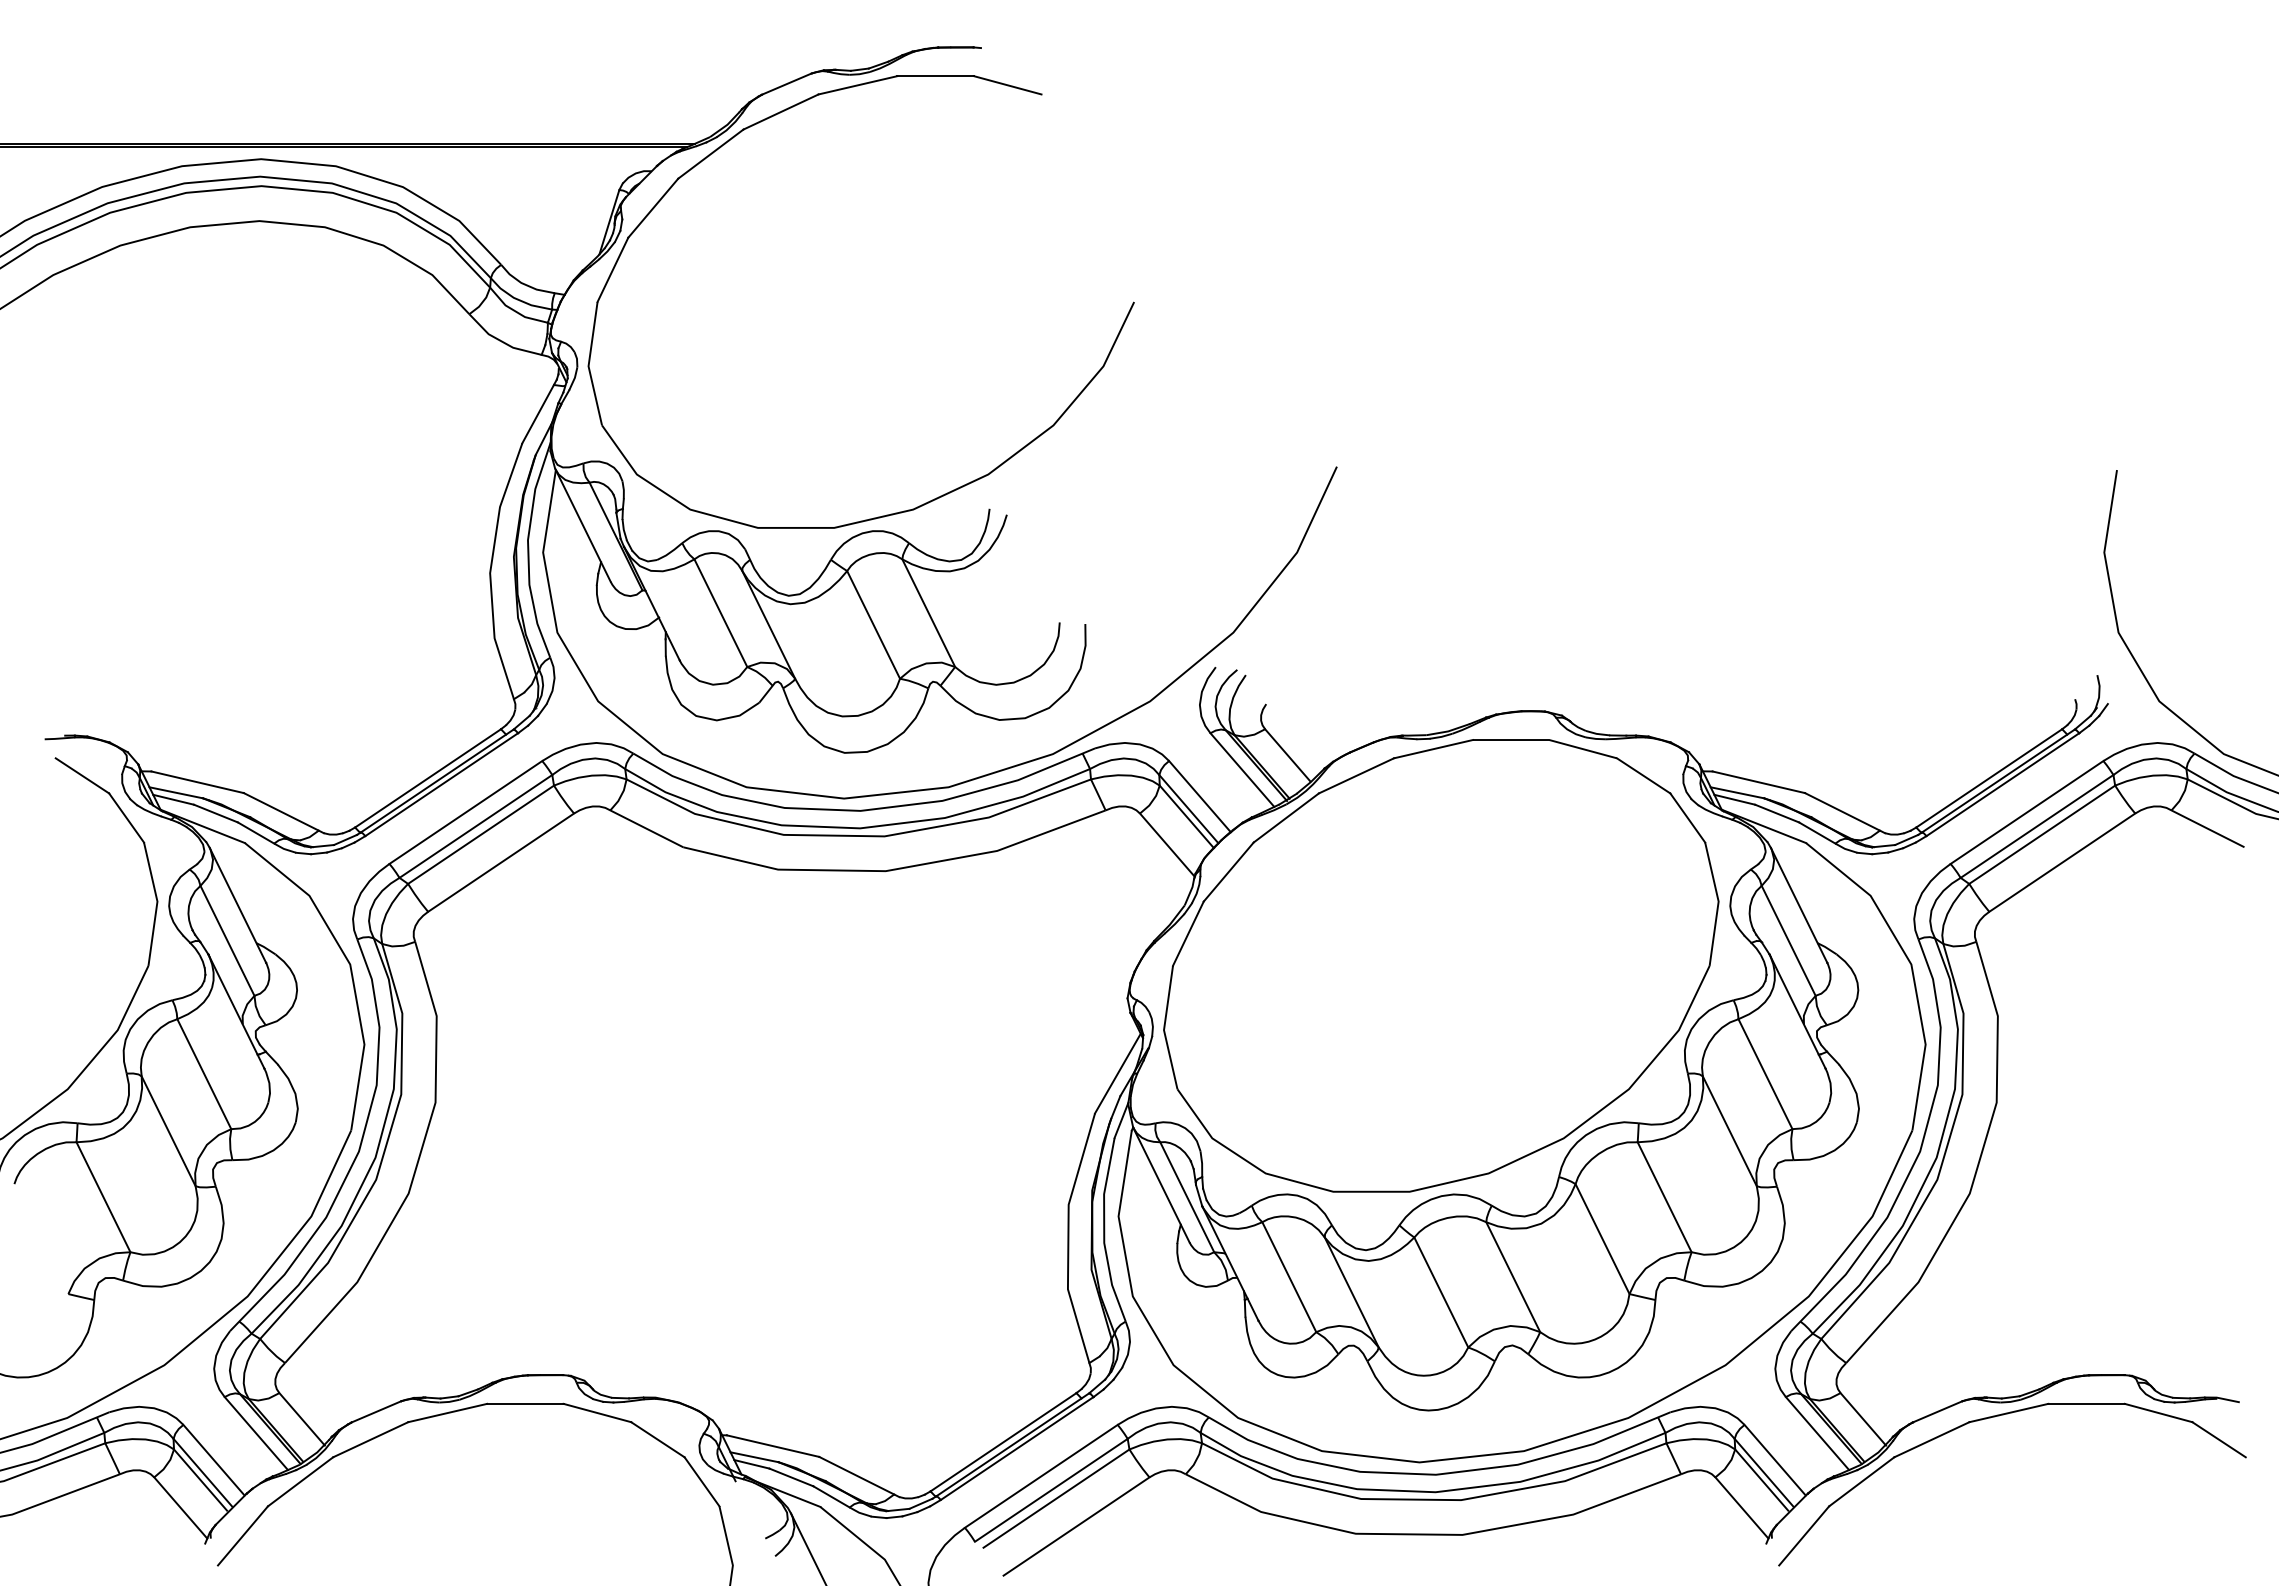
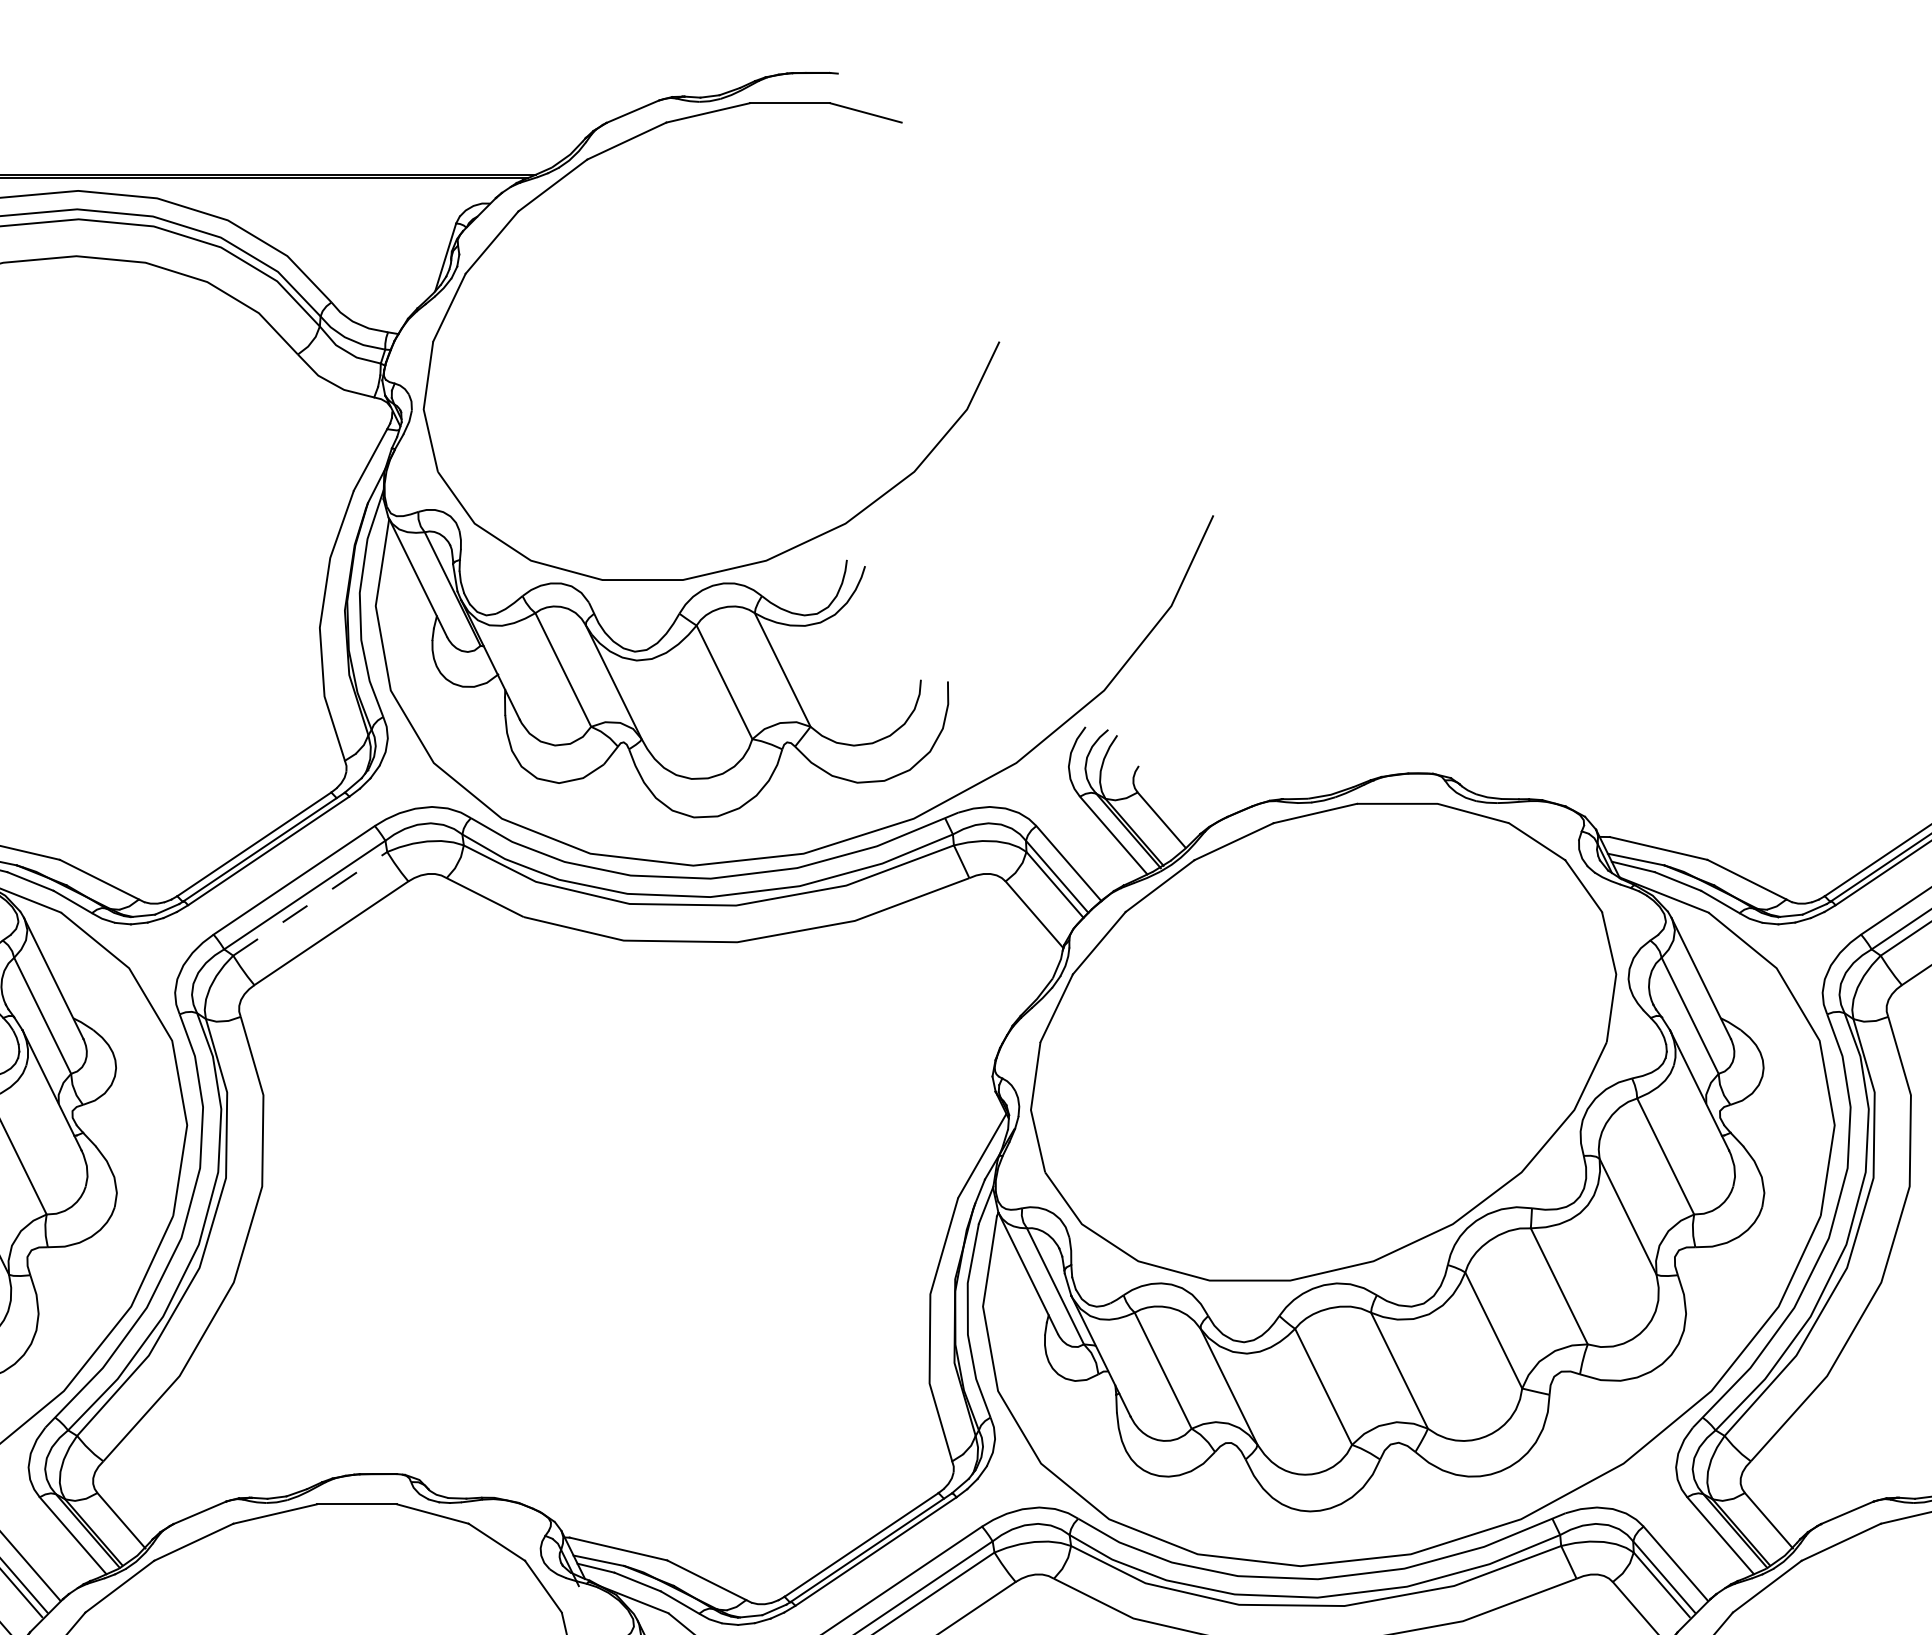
line: (481, 834) -> (310, 903), solid -> dashed

